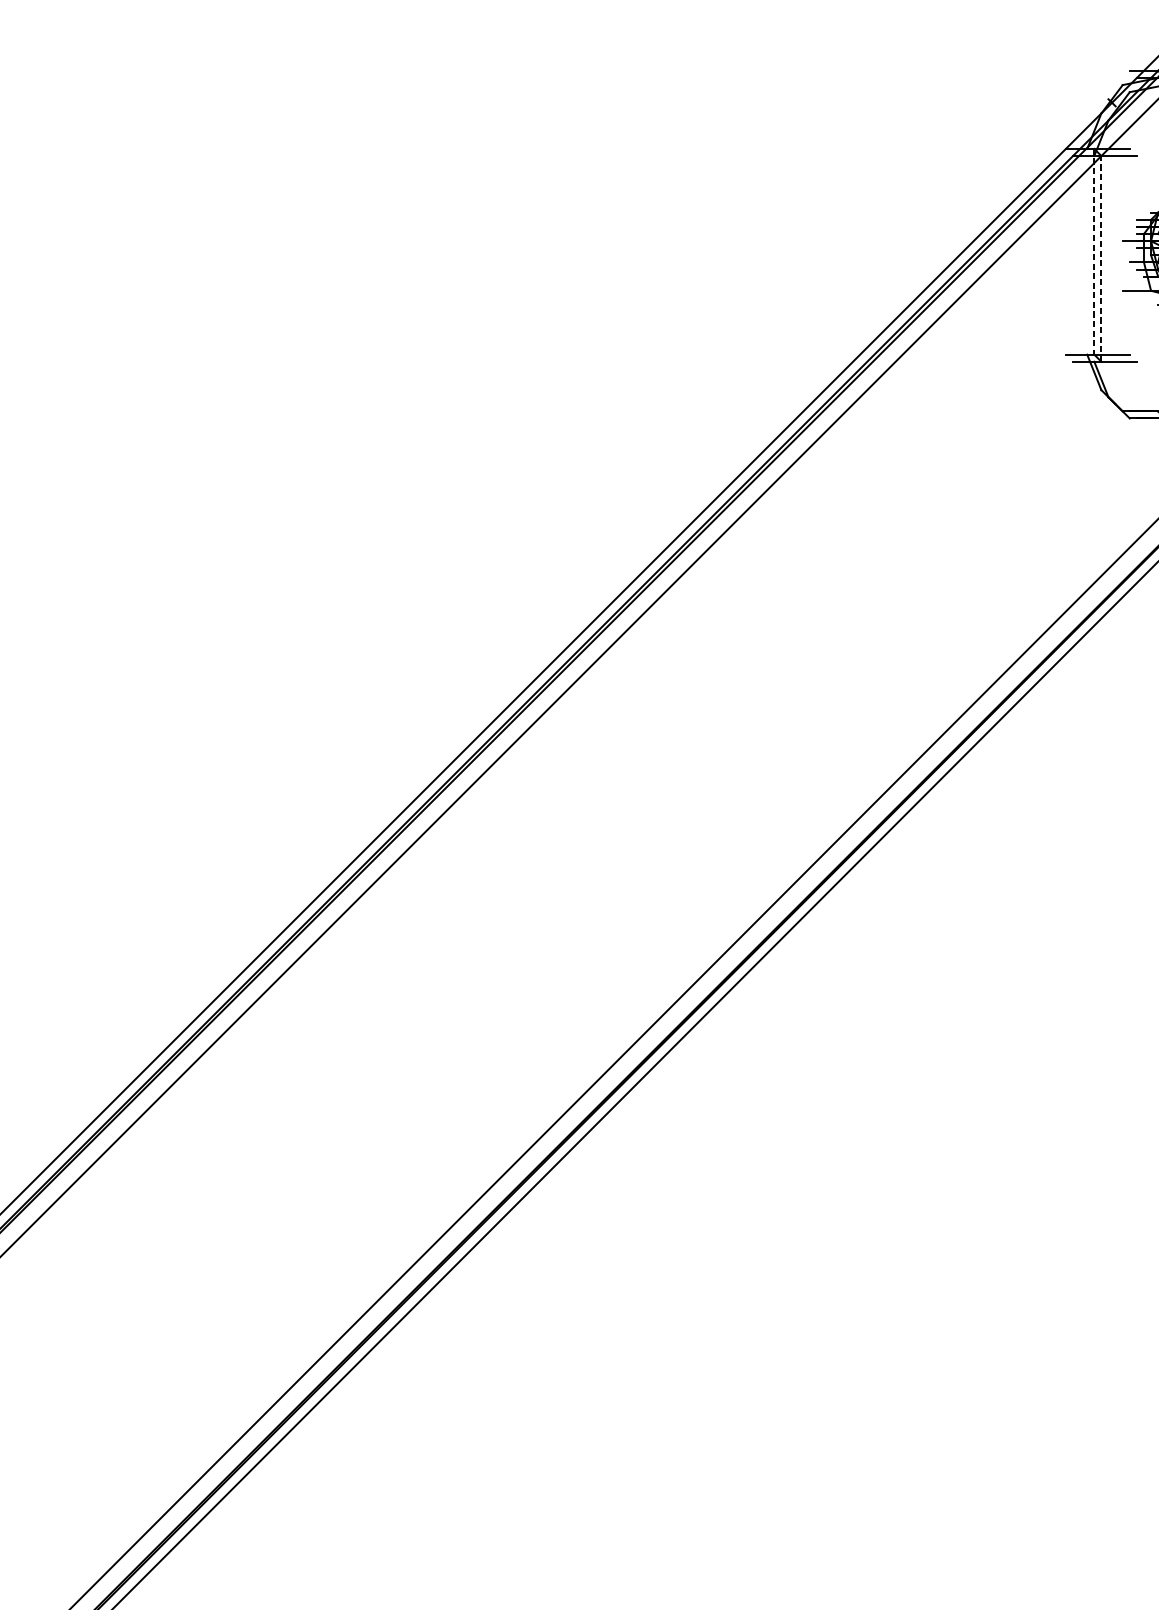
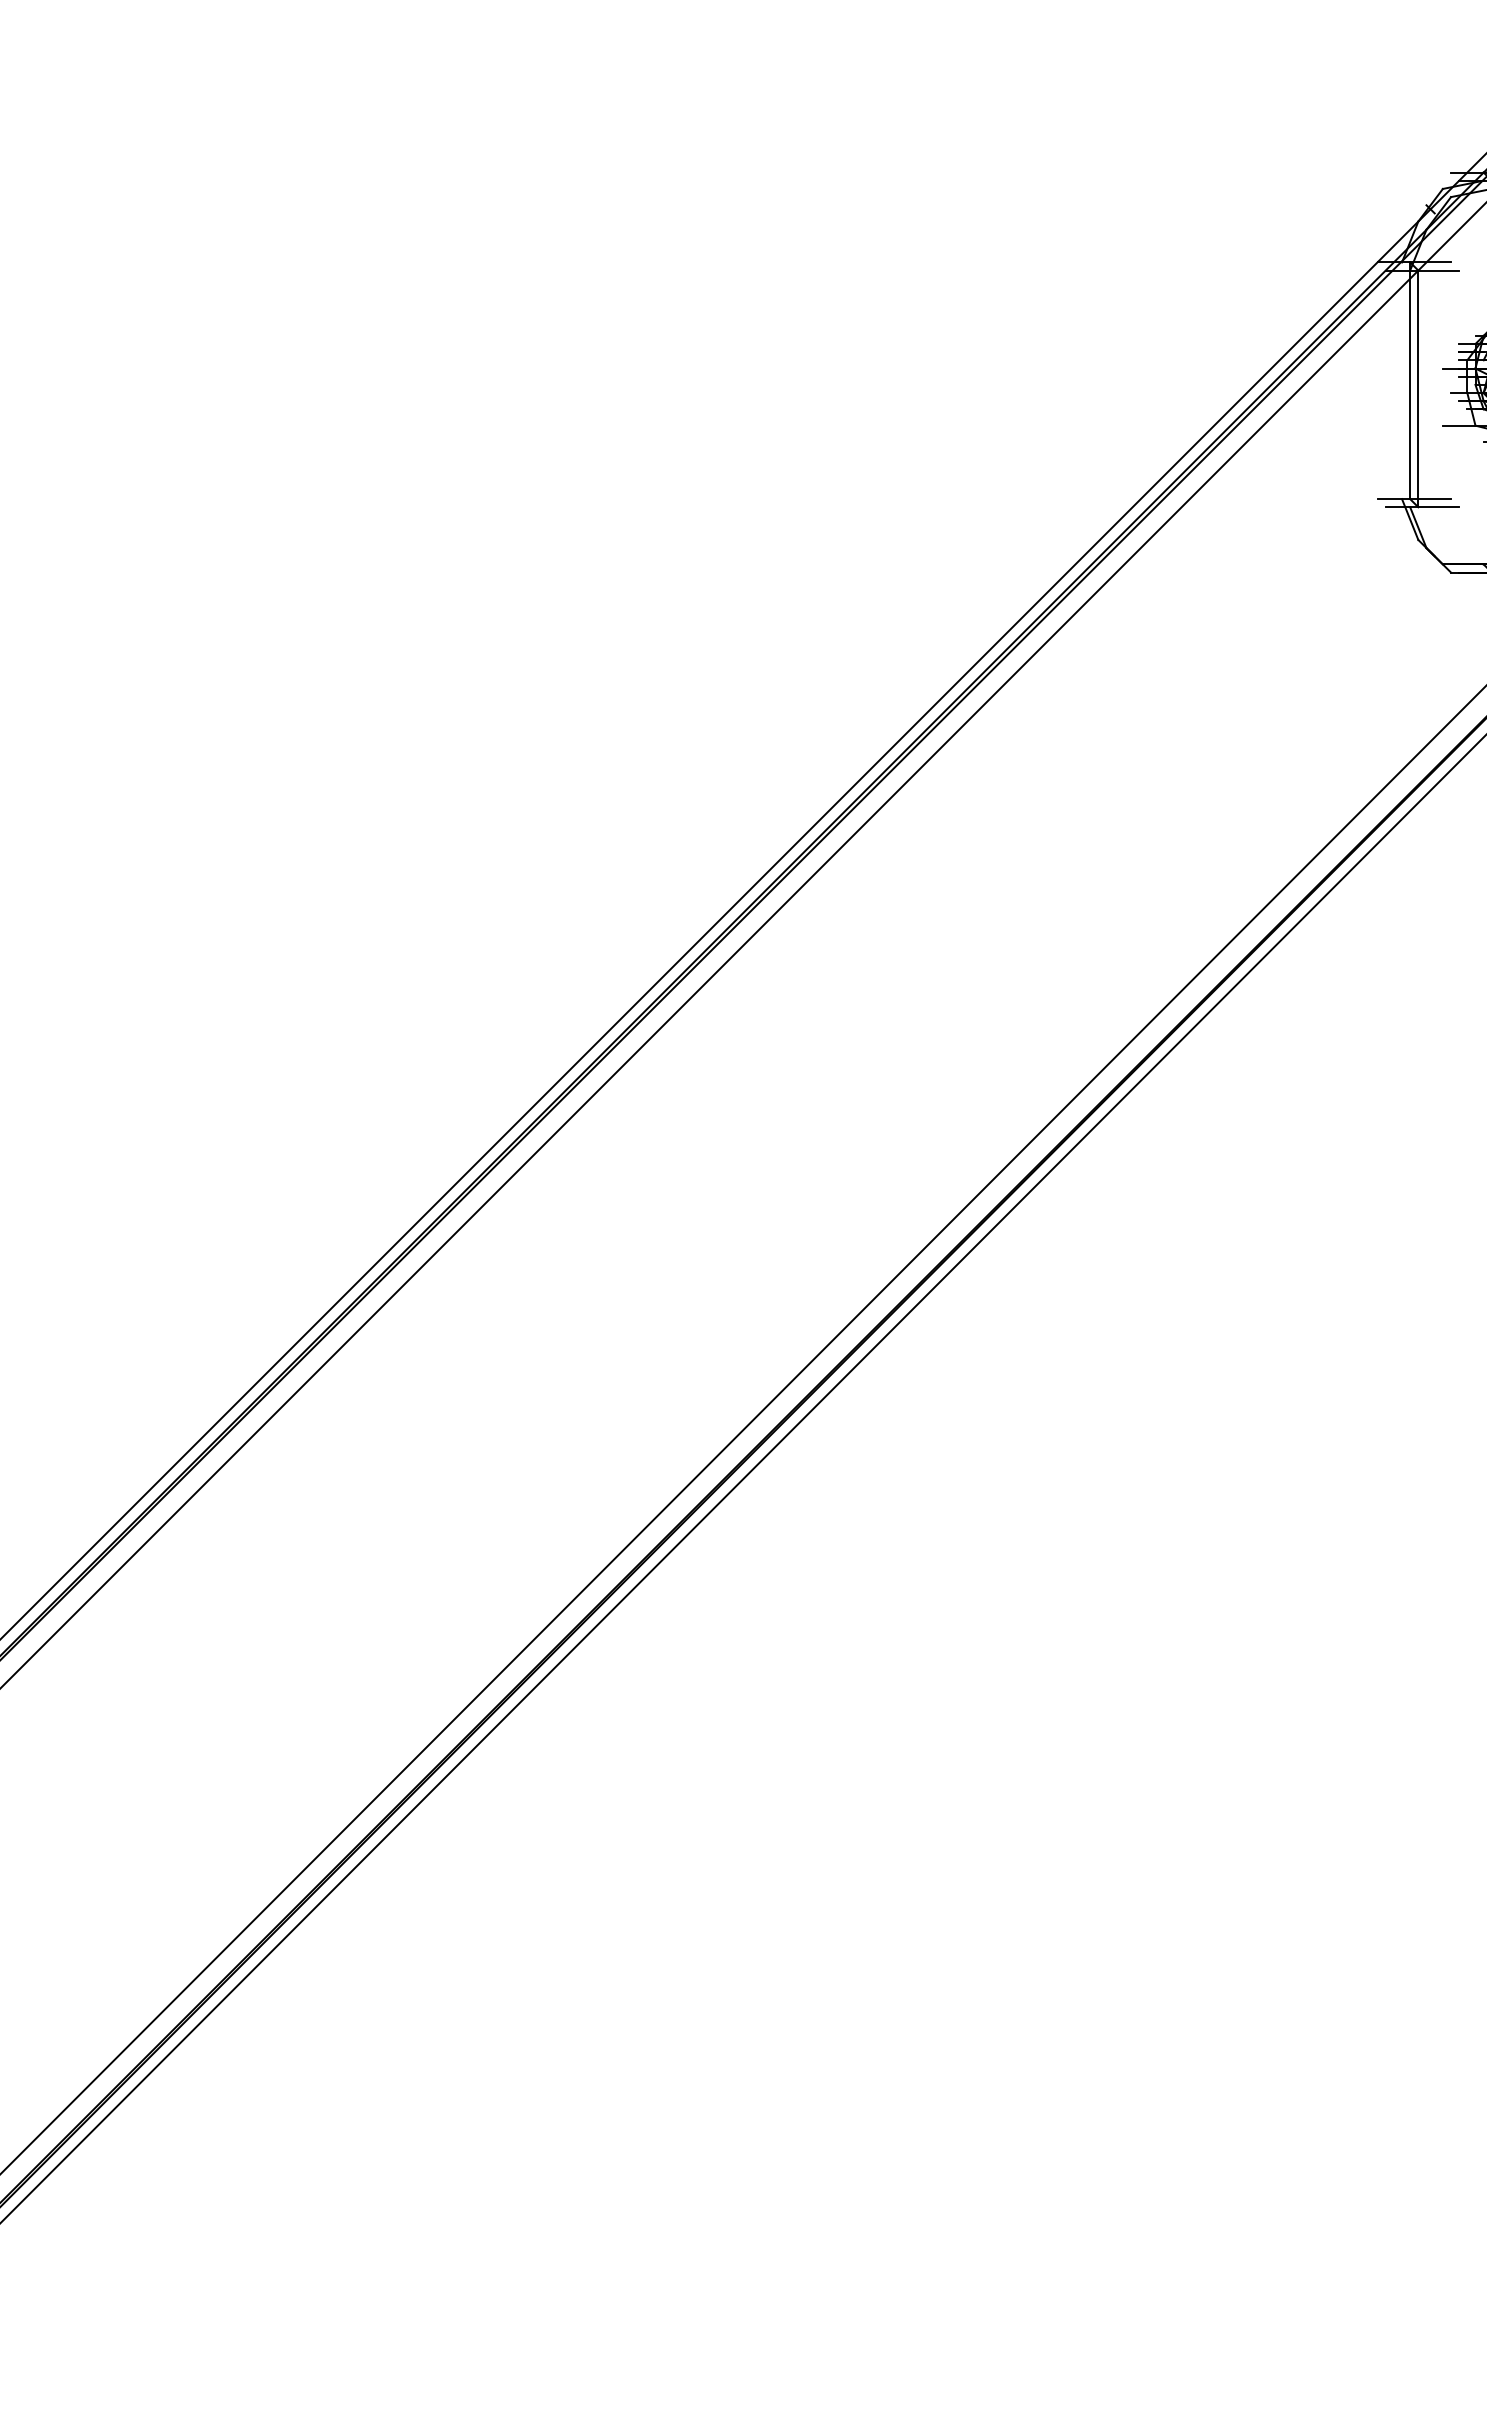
line: (1094, 252) -> (1410, 381), dashed -> solid
line: (1101, 258) -> (1418, 388), dashed -> solid

